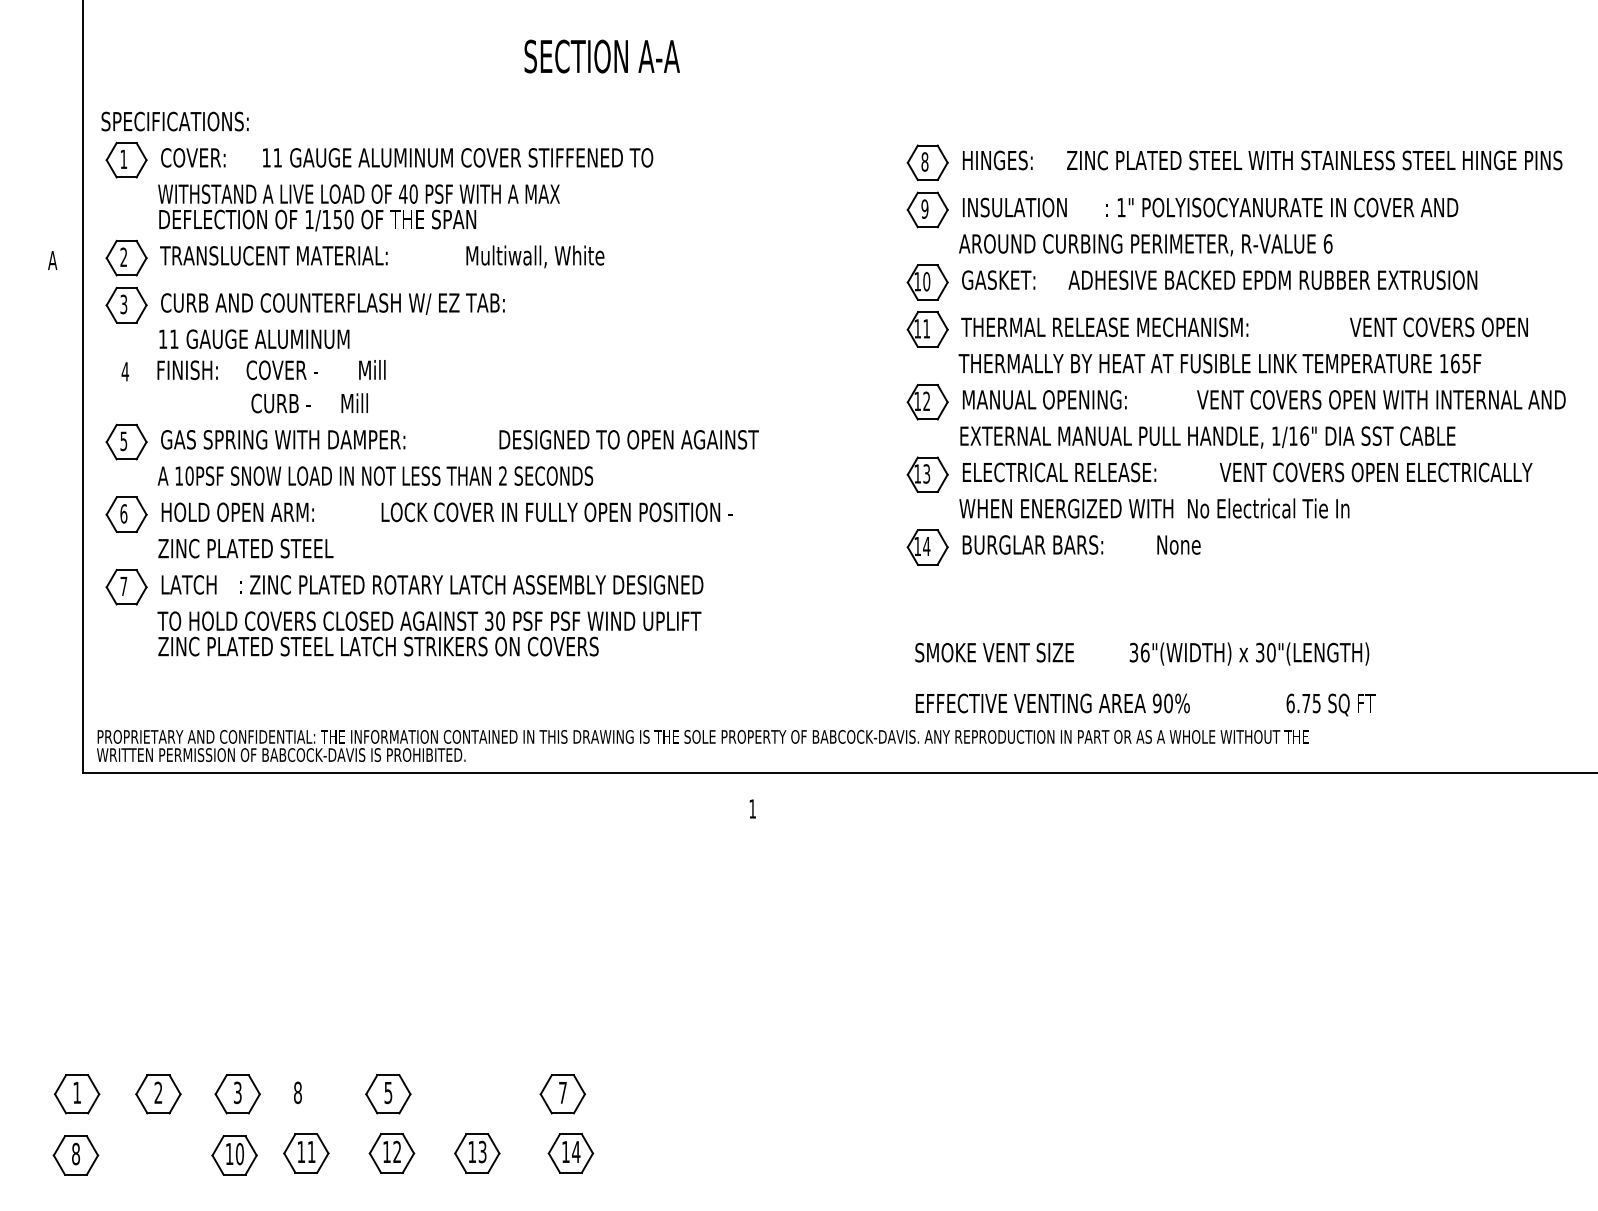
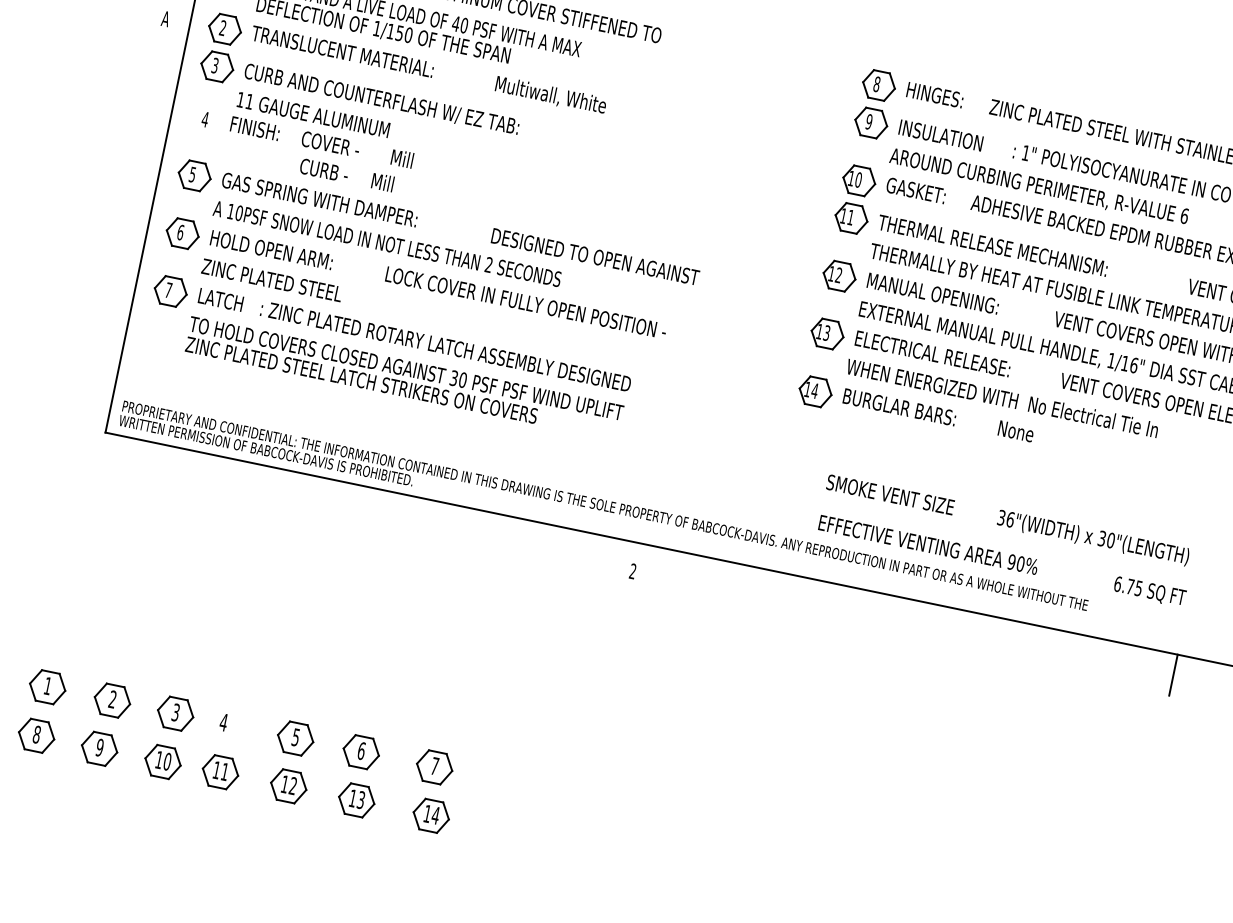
text: (1145, 679) -> (1006, 541), moved
line: (1429, 798) -> (1173, 674), added
text: (752, 808) -> (632, 570), 1 -> 2
text: (297, 1092) -> (223, 722), 8 -> 4
part: (470, 1094) -> (361, 752), added
part: (154, 1155) -> (99, 748), added

